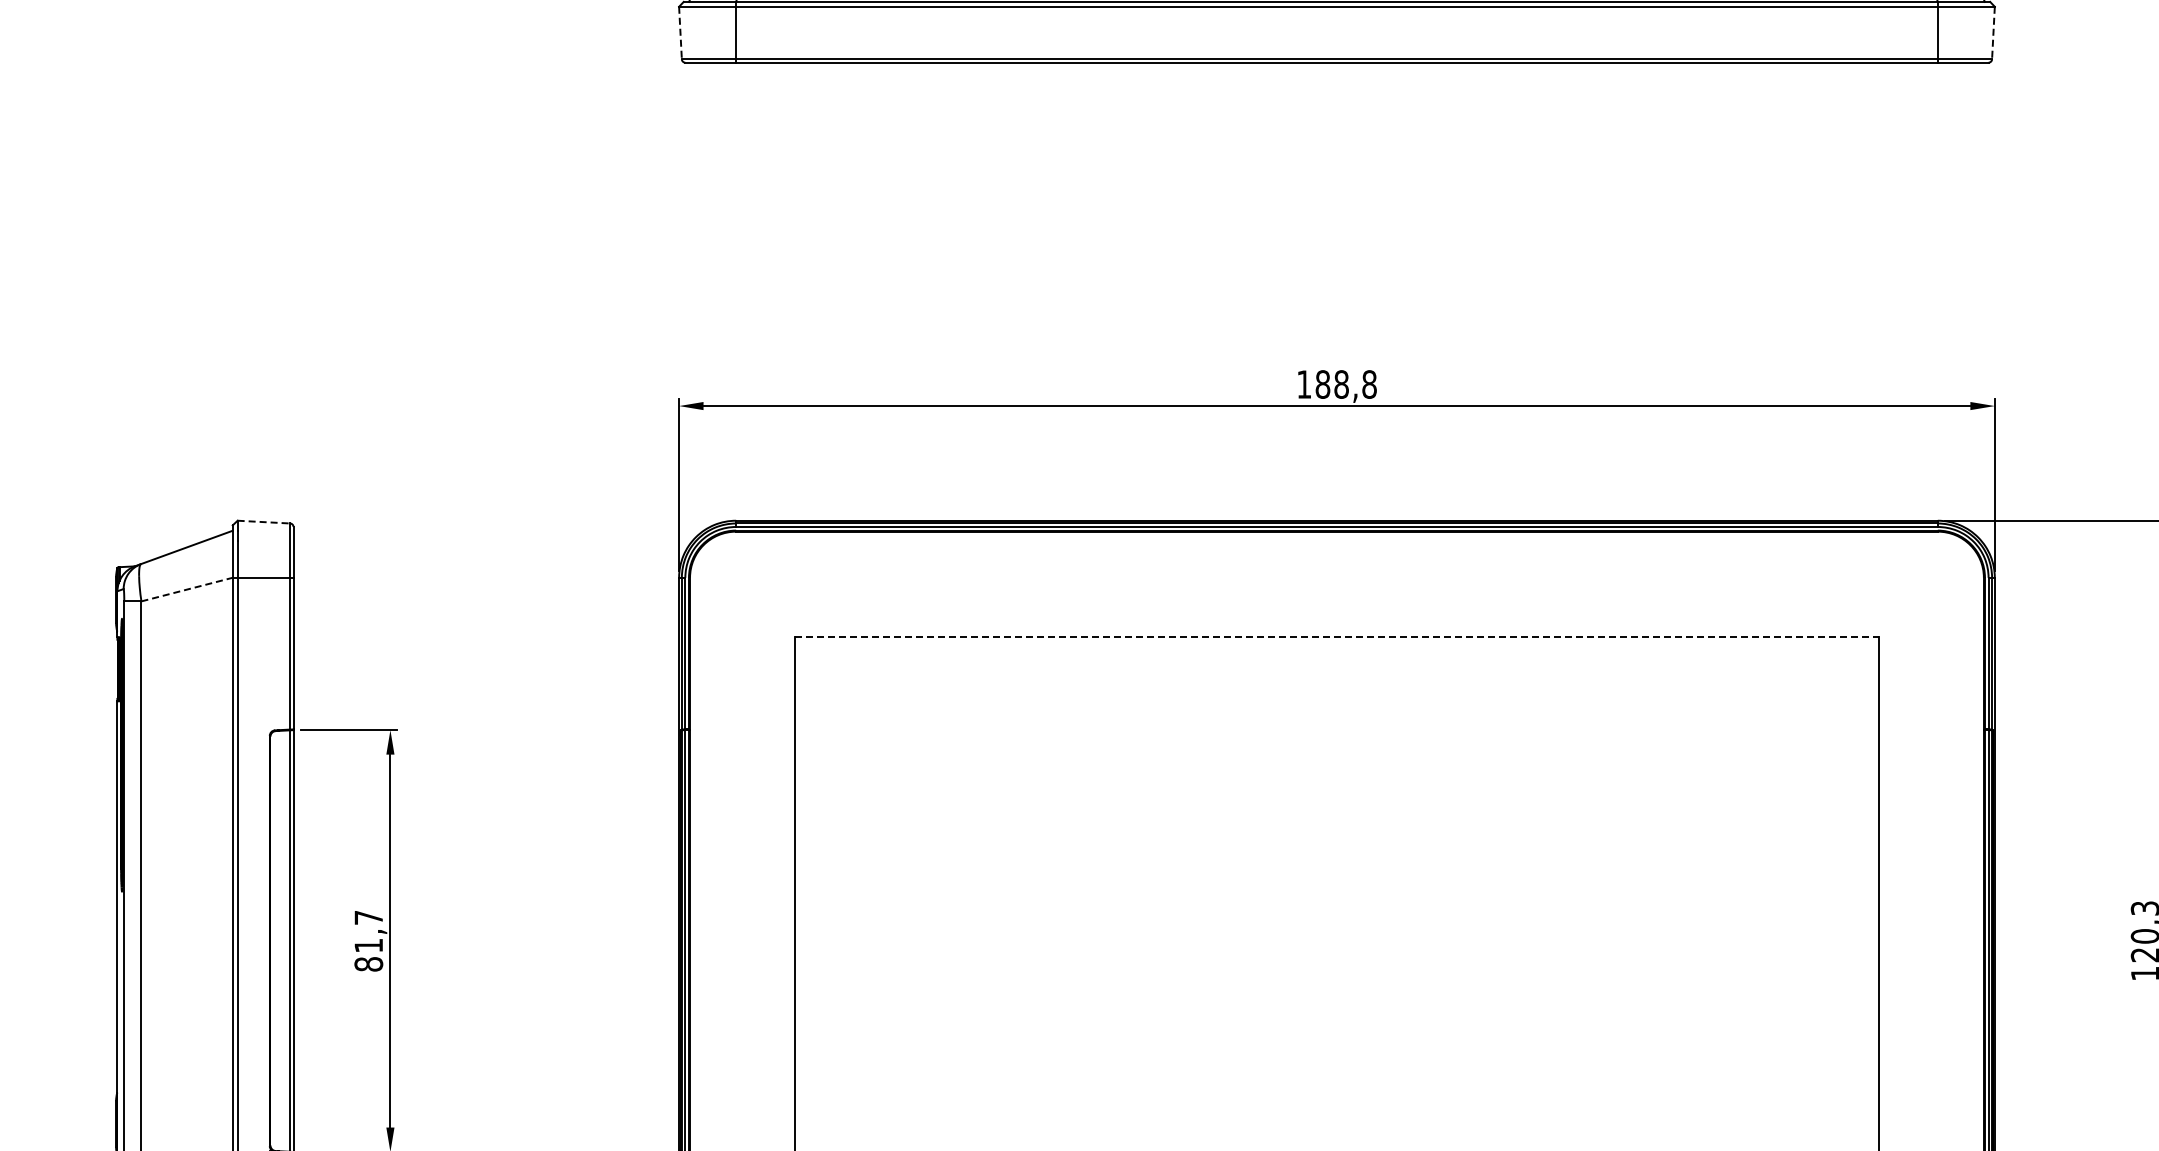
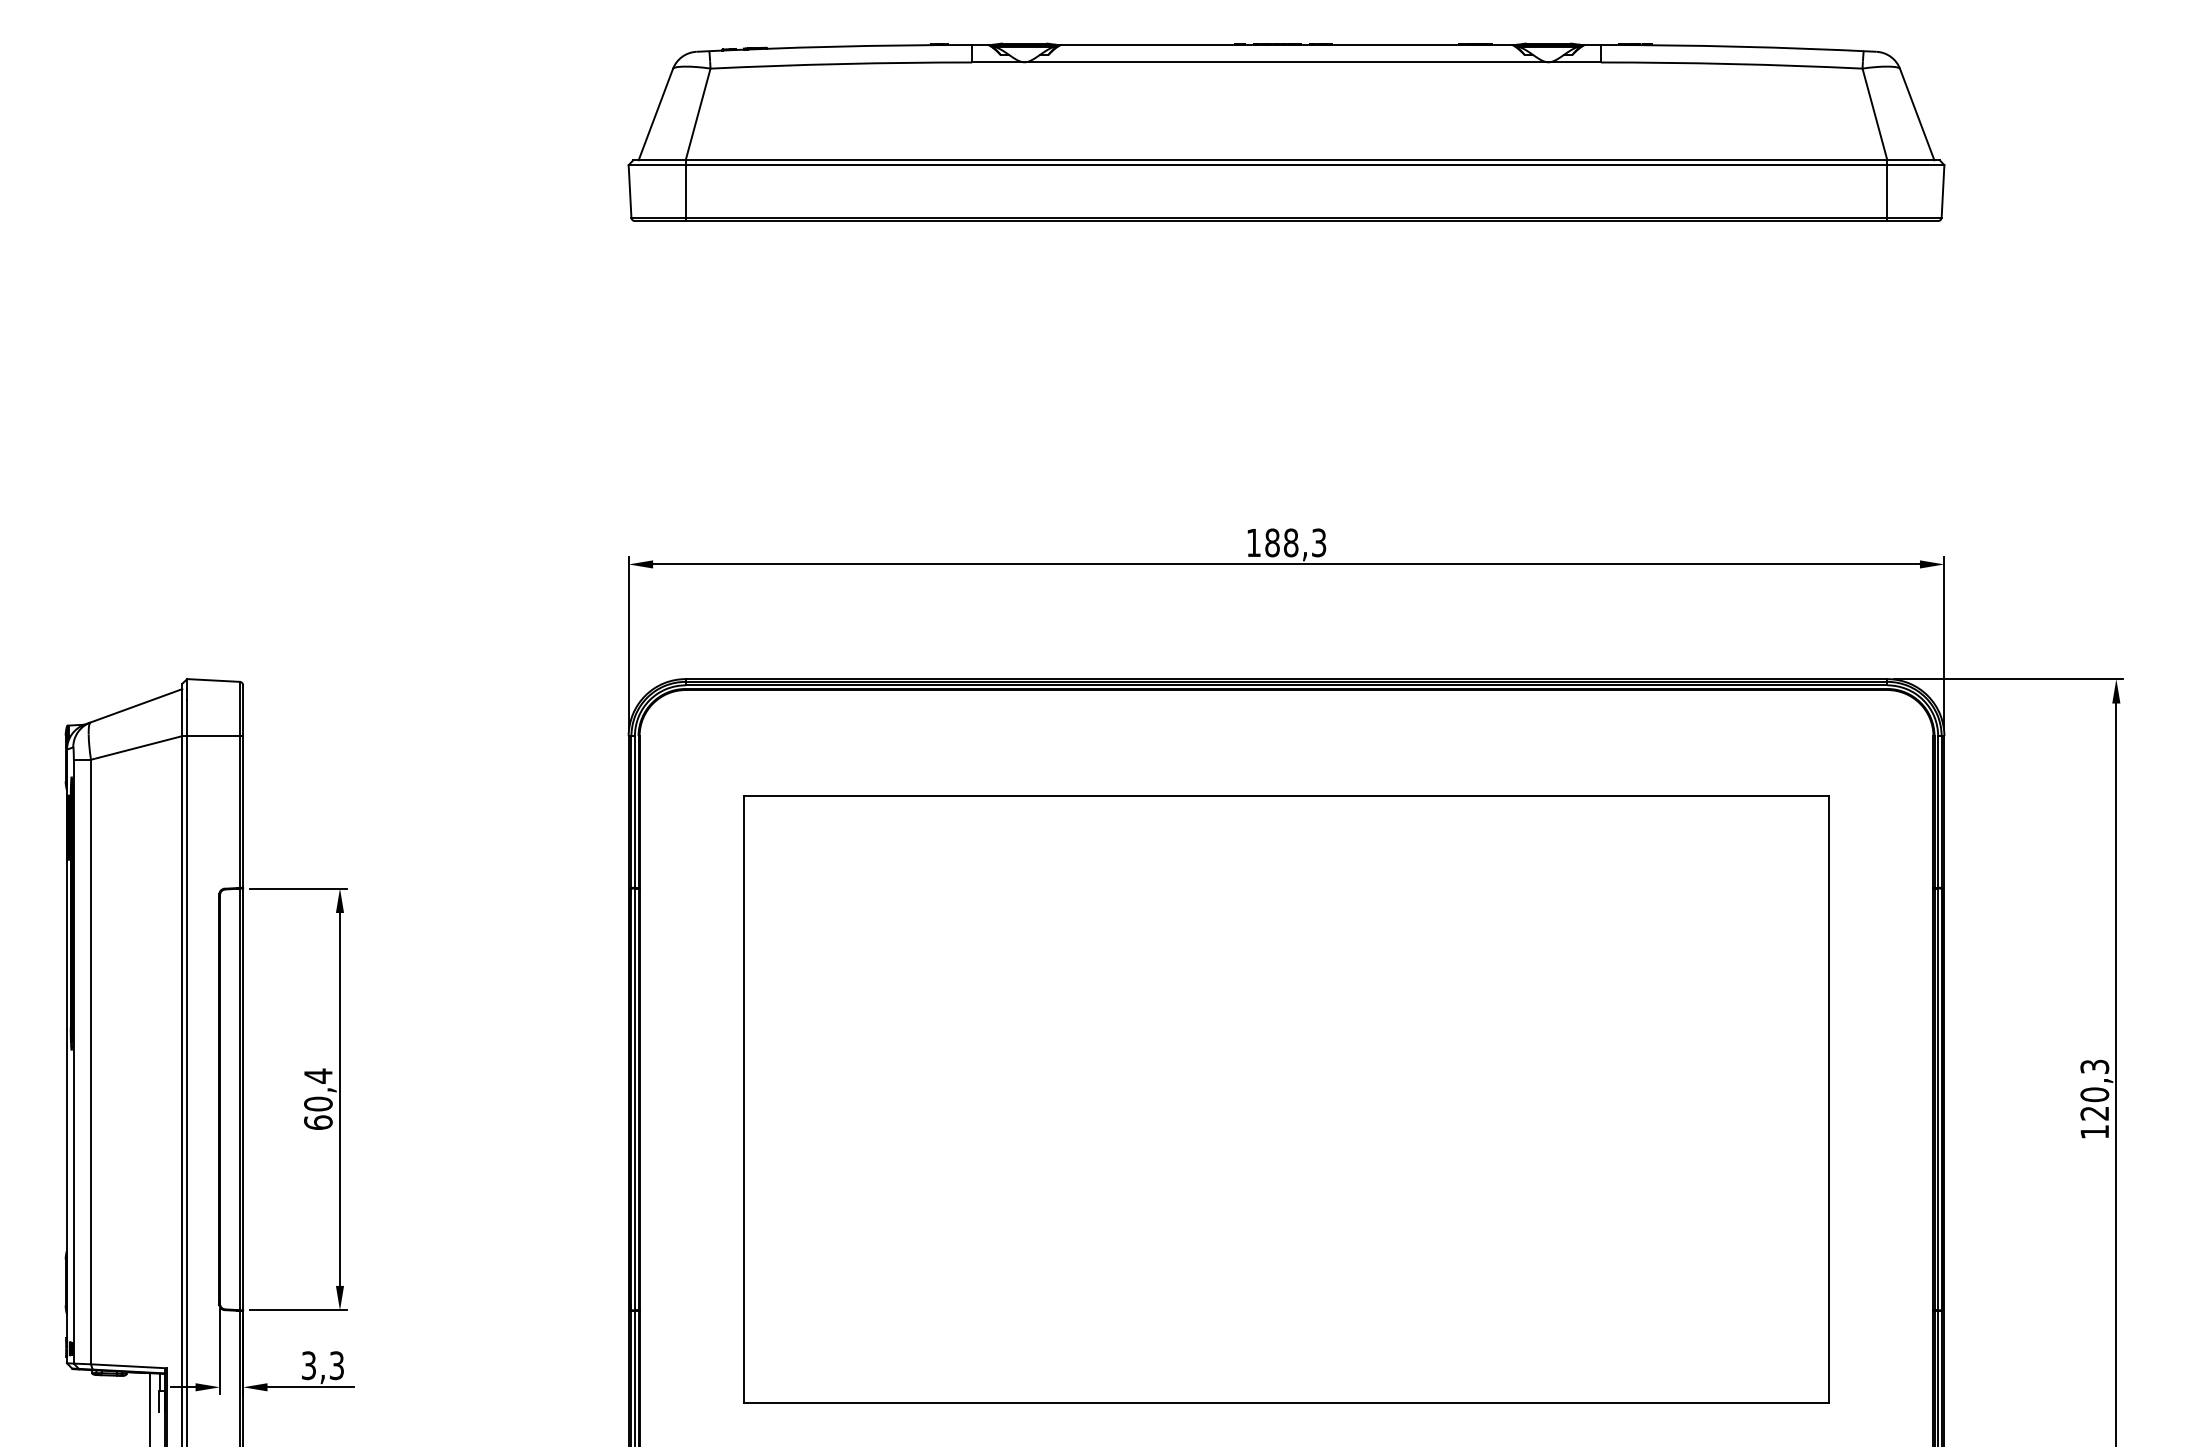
line: (680, 33) -> (630, 191), dashed -> solid
line: (1992, 33) -> (1942, 191), dashed -> solid
text: (1368, 384) -> (1318, 542), 188,8 -> 188,3
line: (264, 522) -> (214, 680), dashed -> solid
line: (187, 589) -> (137, 747), dashed -> solid
line: (1337, 637) -> (1287, 795), dashed -> solid
text: (368, 940) -> (318, 1098), 81,7 -> 60,4

